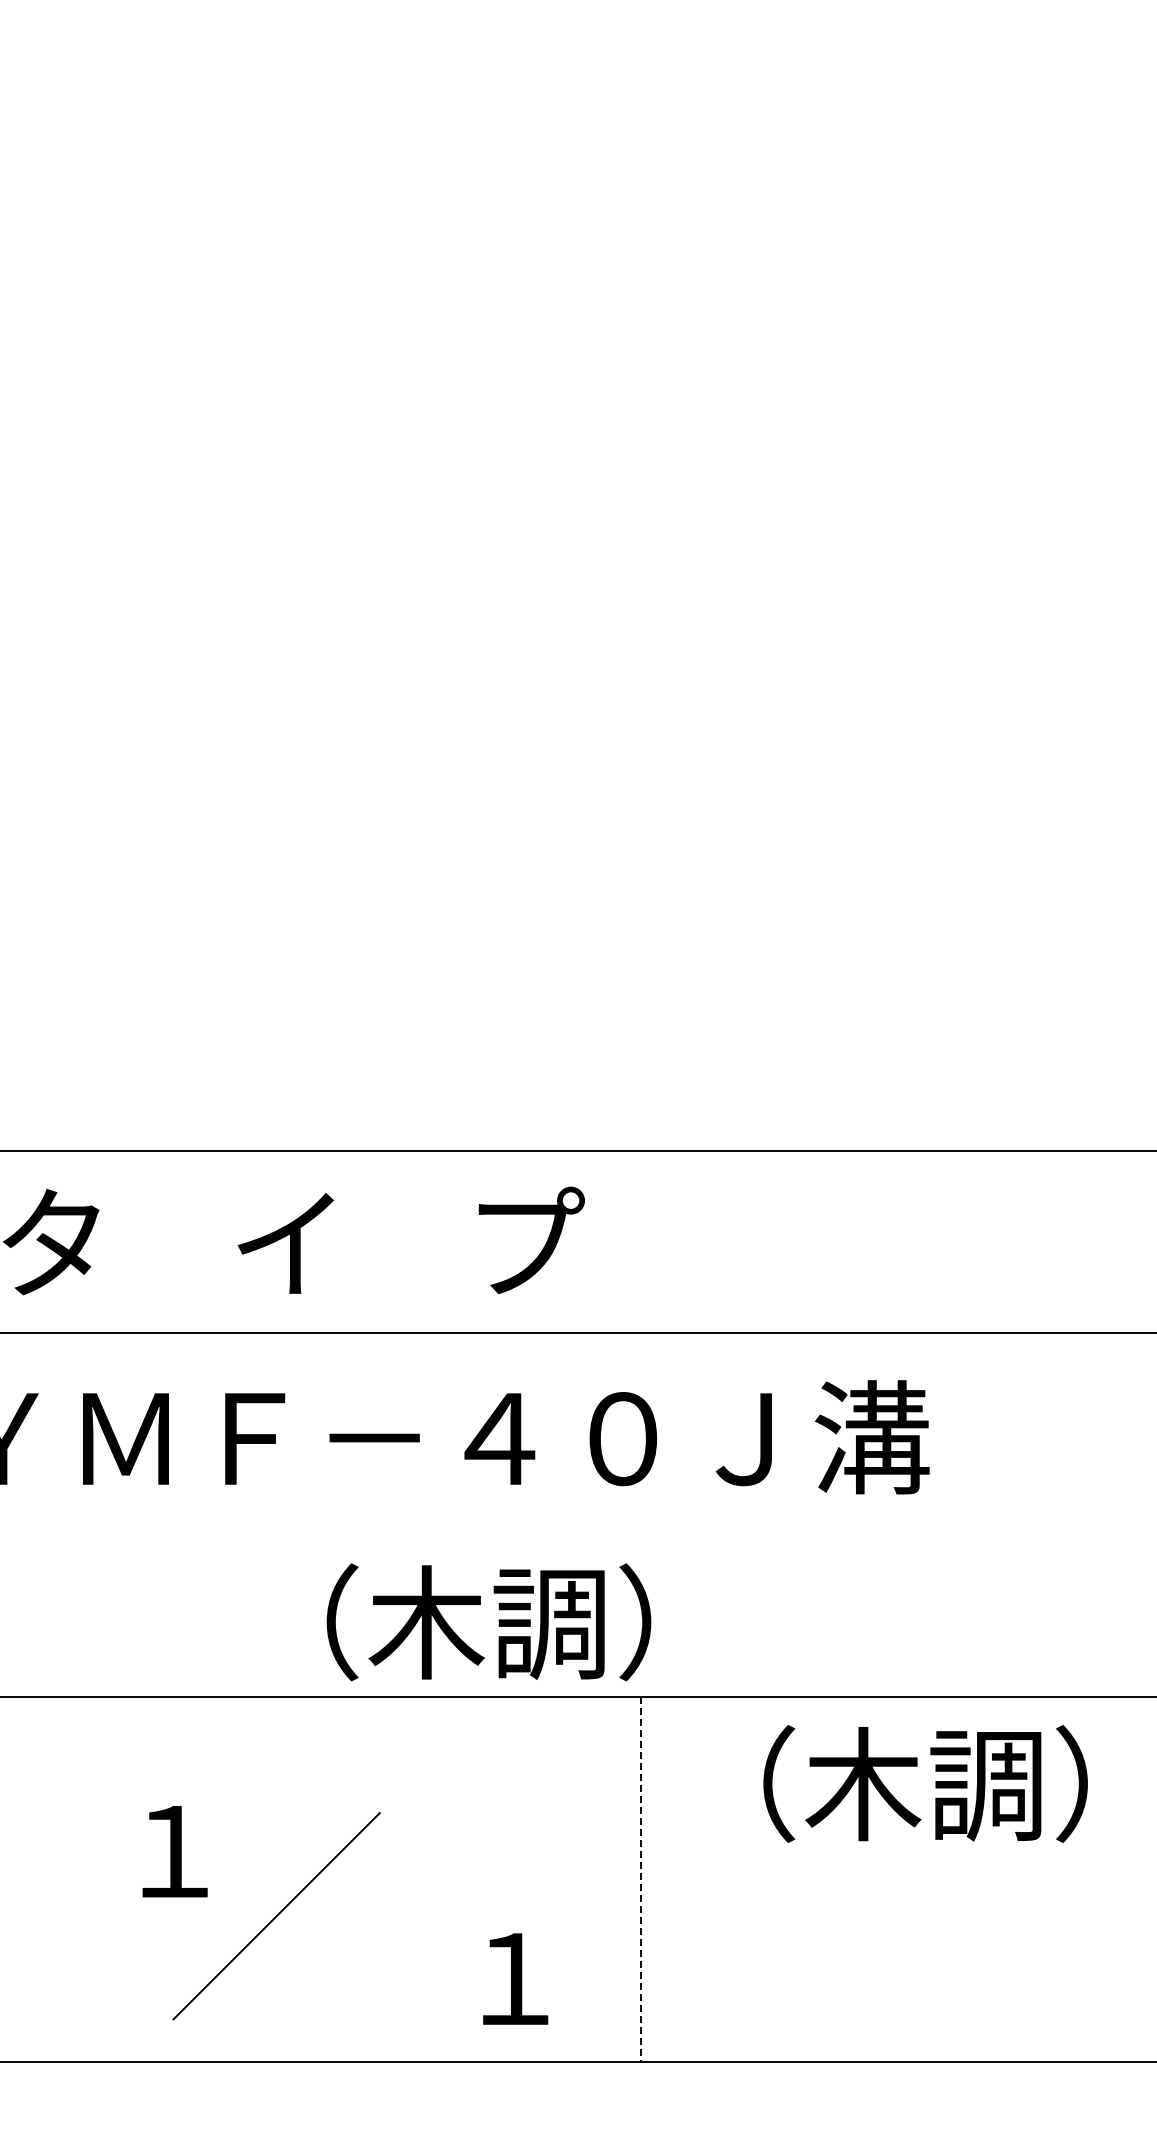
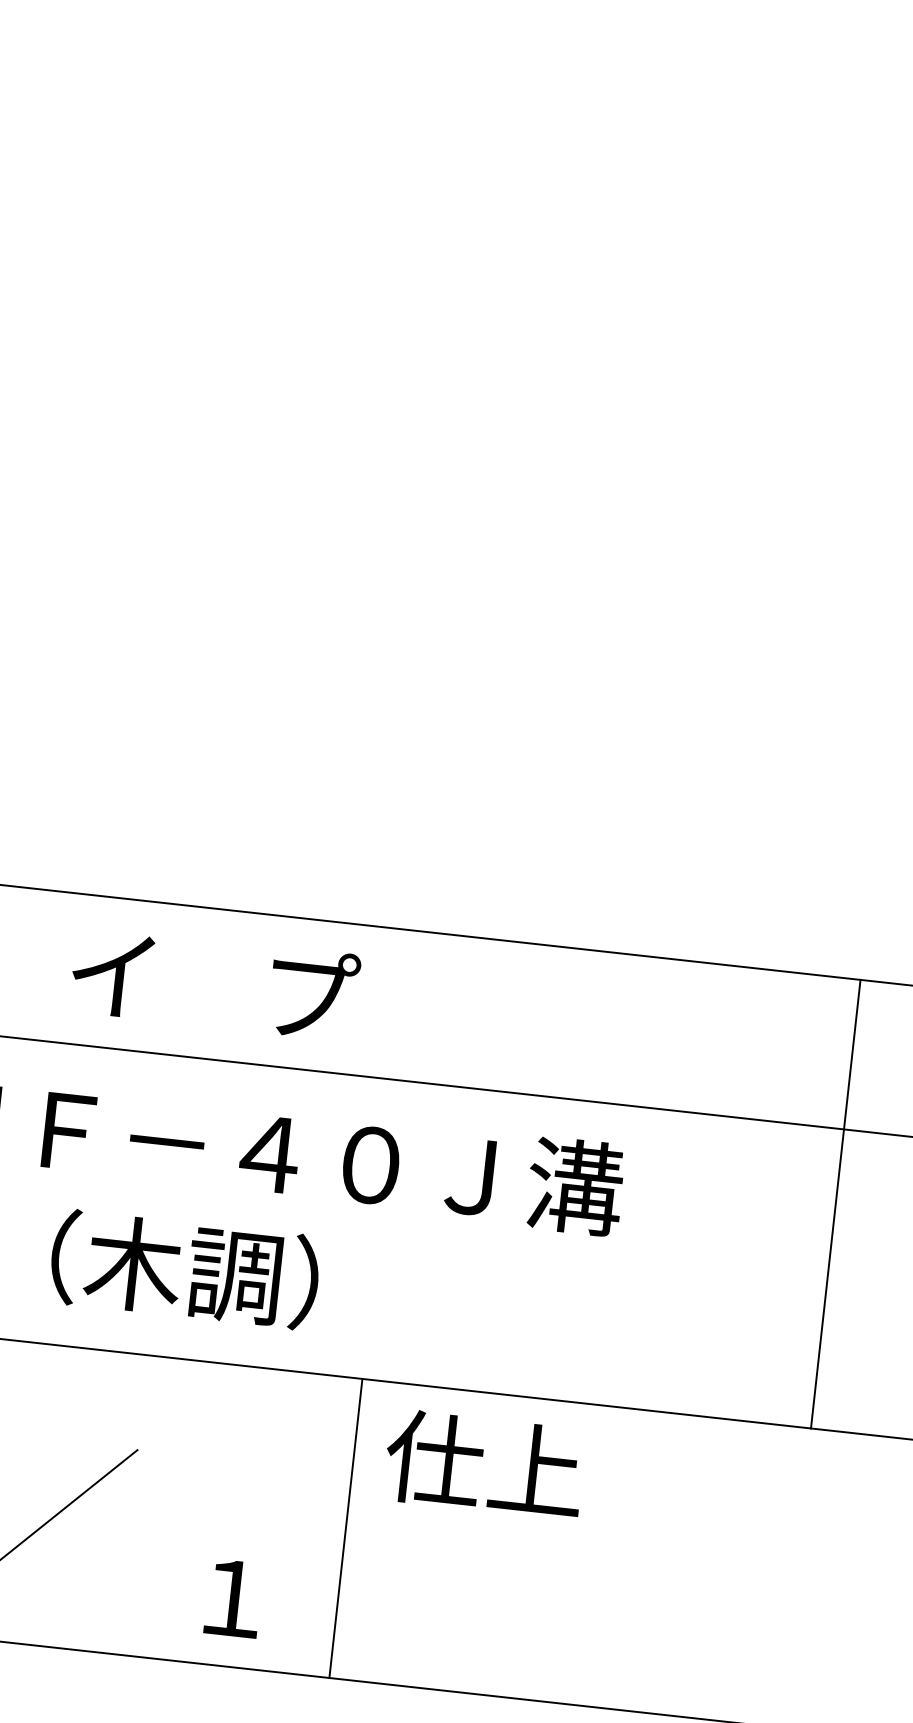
text: (488, 1622) -> (184, 1269), moved
text: (883, 1783) -> (553, 1471), （木調） -> 仕上
line: (641, 1880) -> (345, 1529), dashed -> solid

